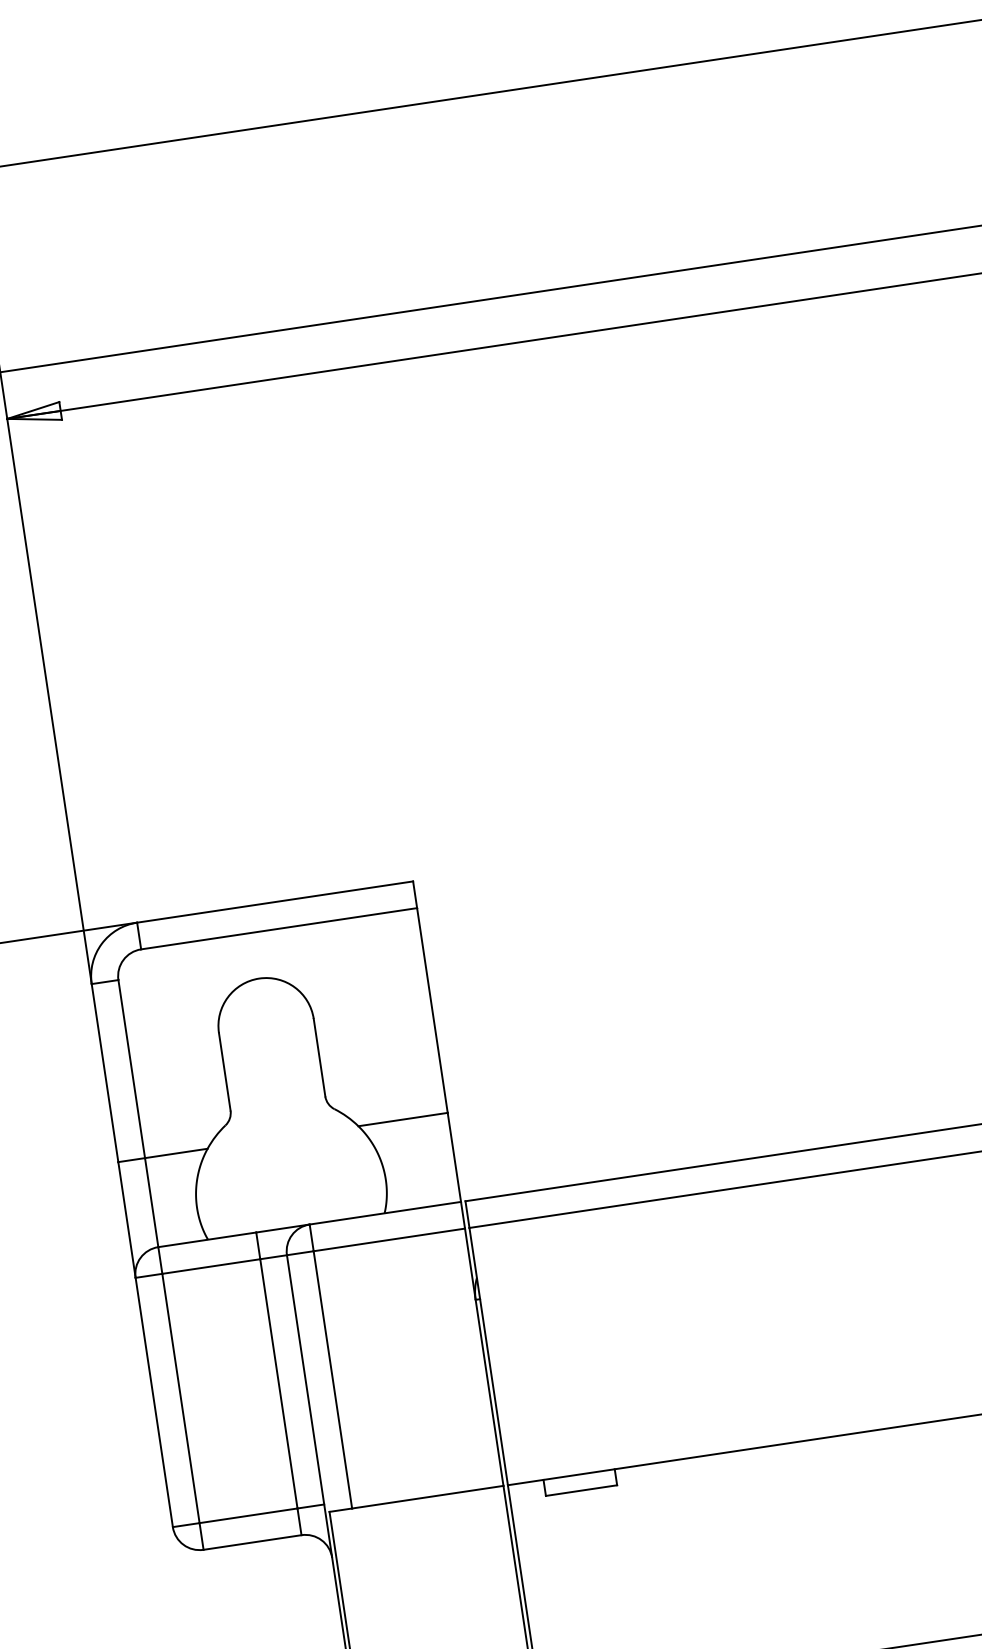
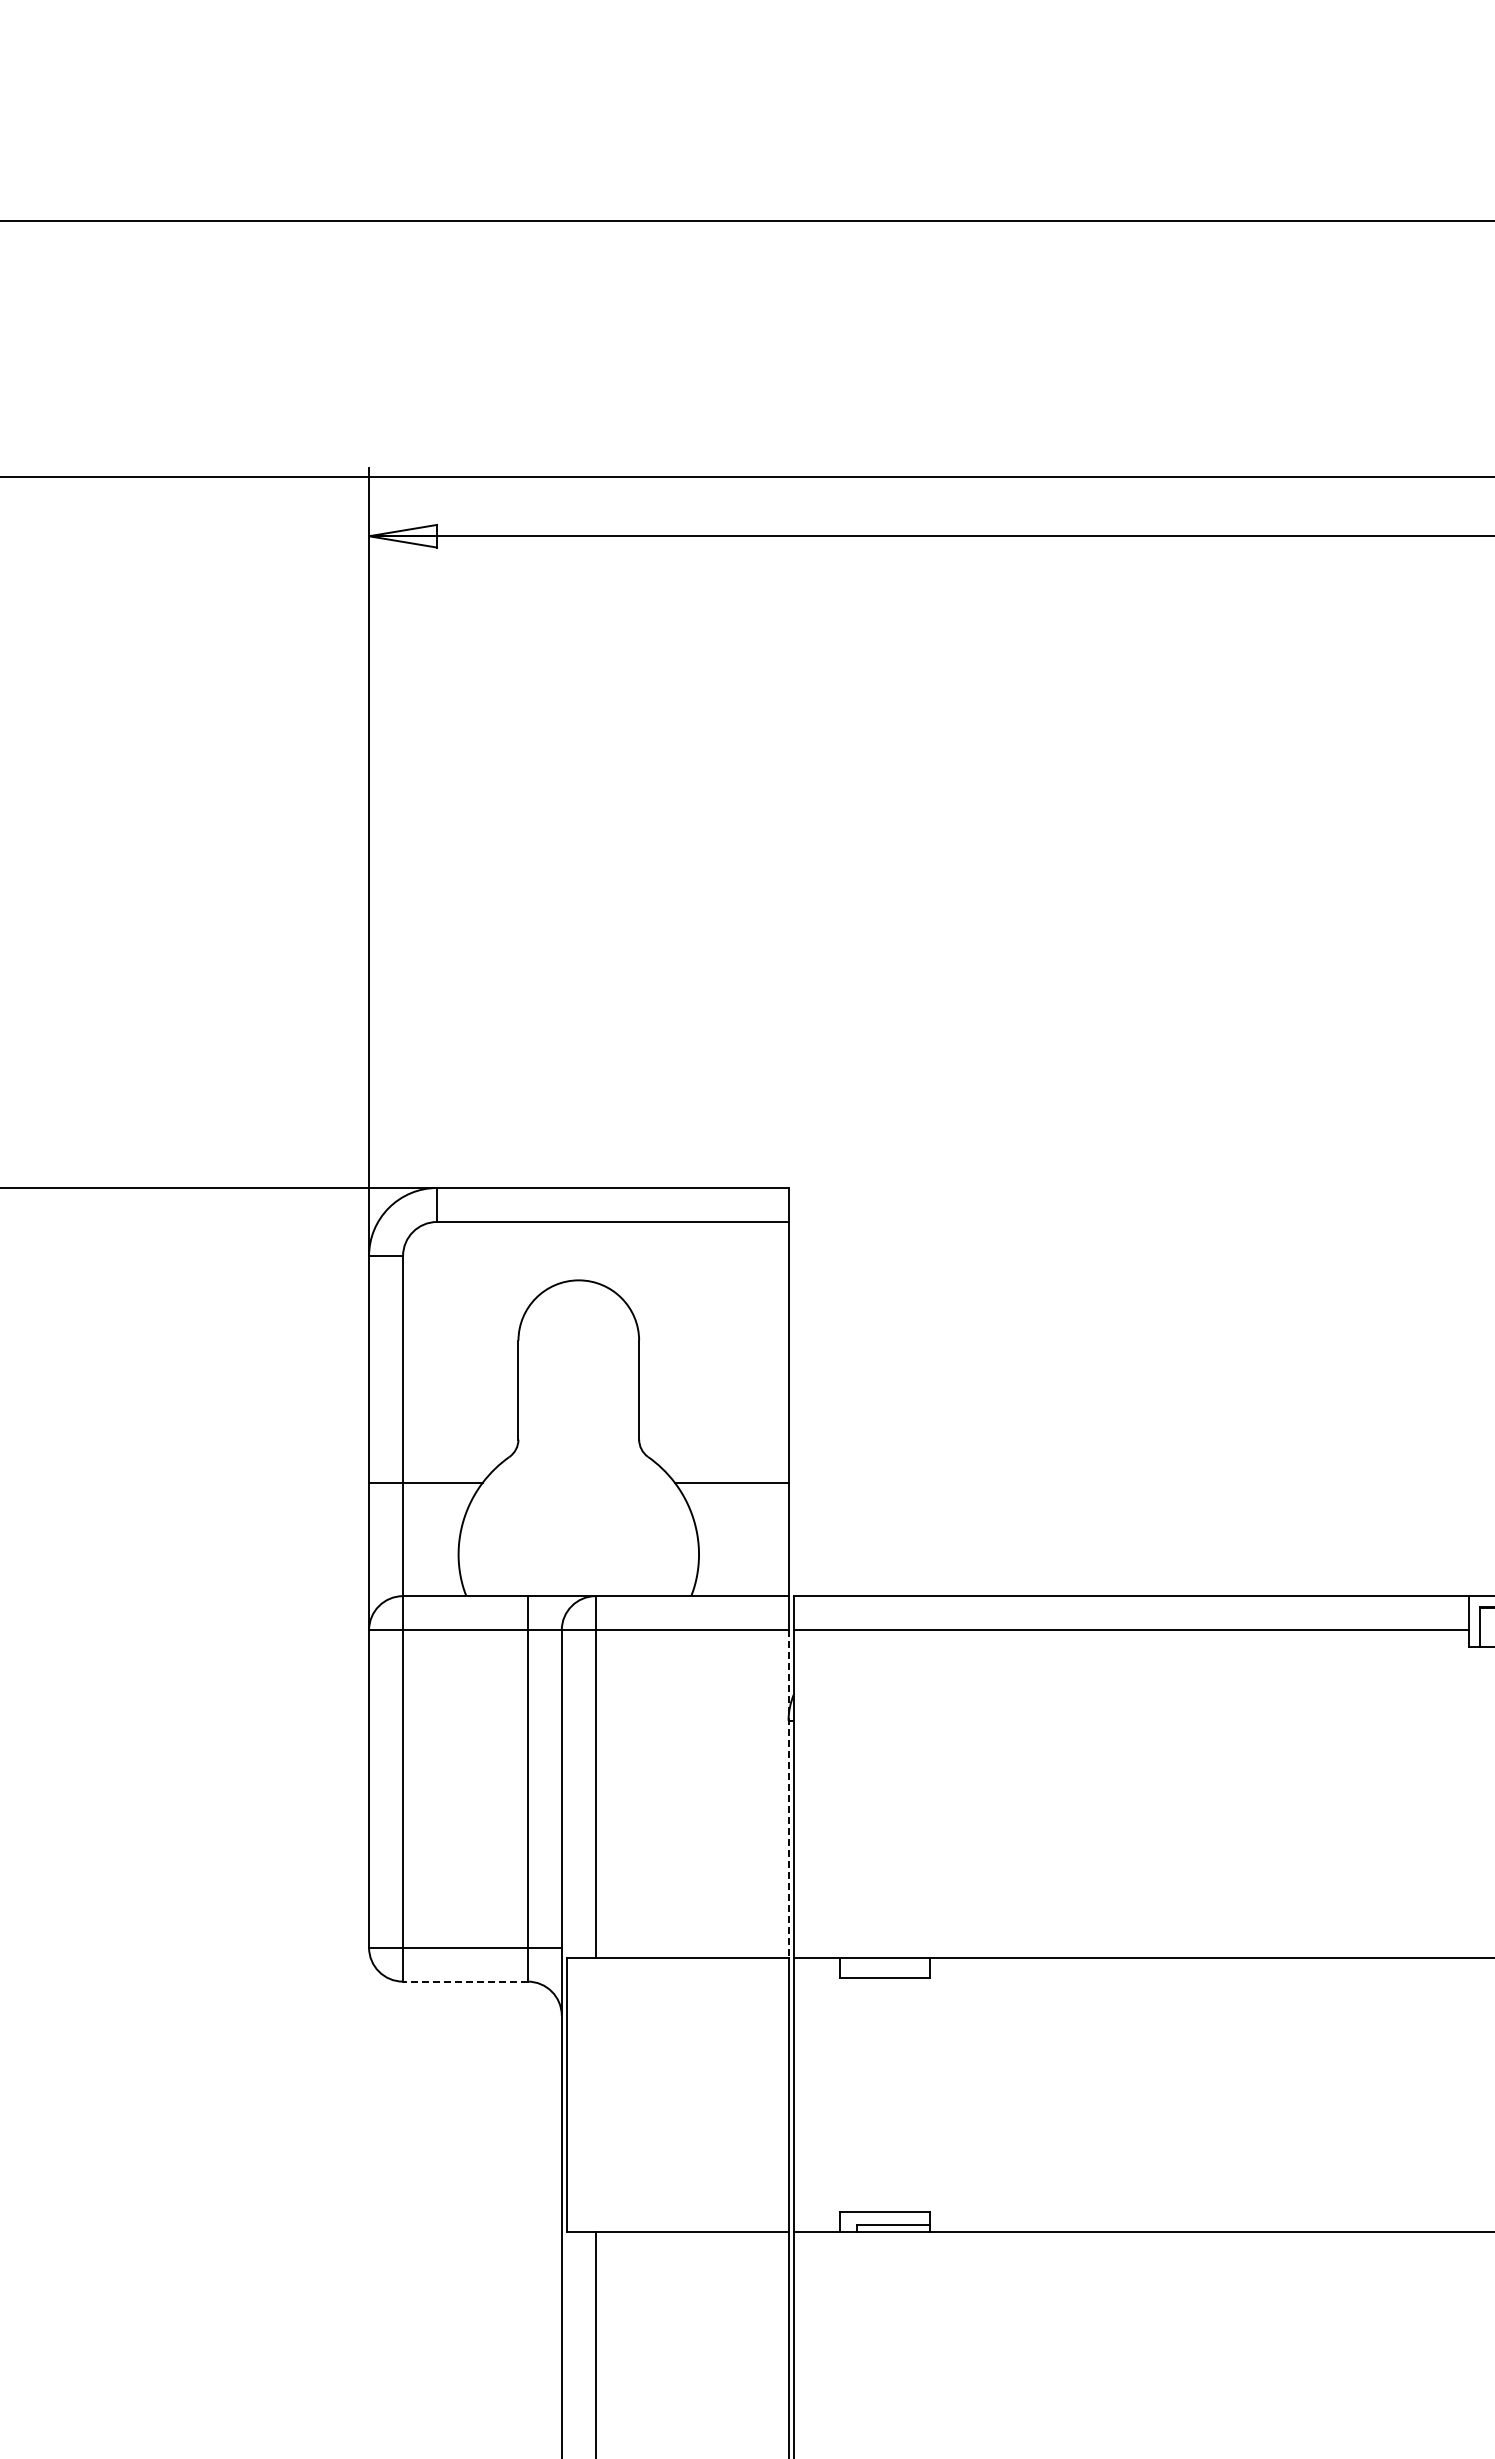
line: (484, 1357) -> (788, 1794), solid -> dashed
line: (251, 1542) -> (464, 1981), solid -> dashed

